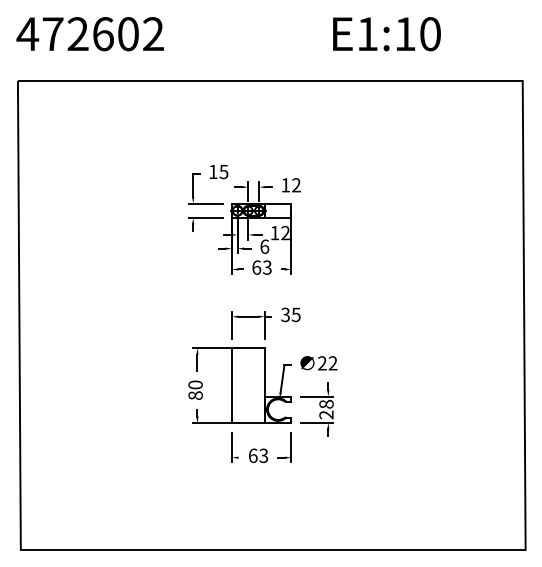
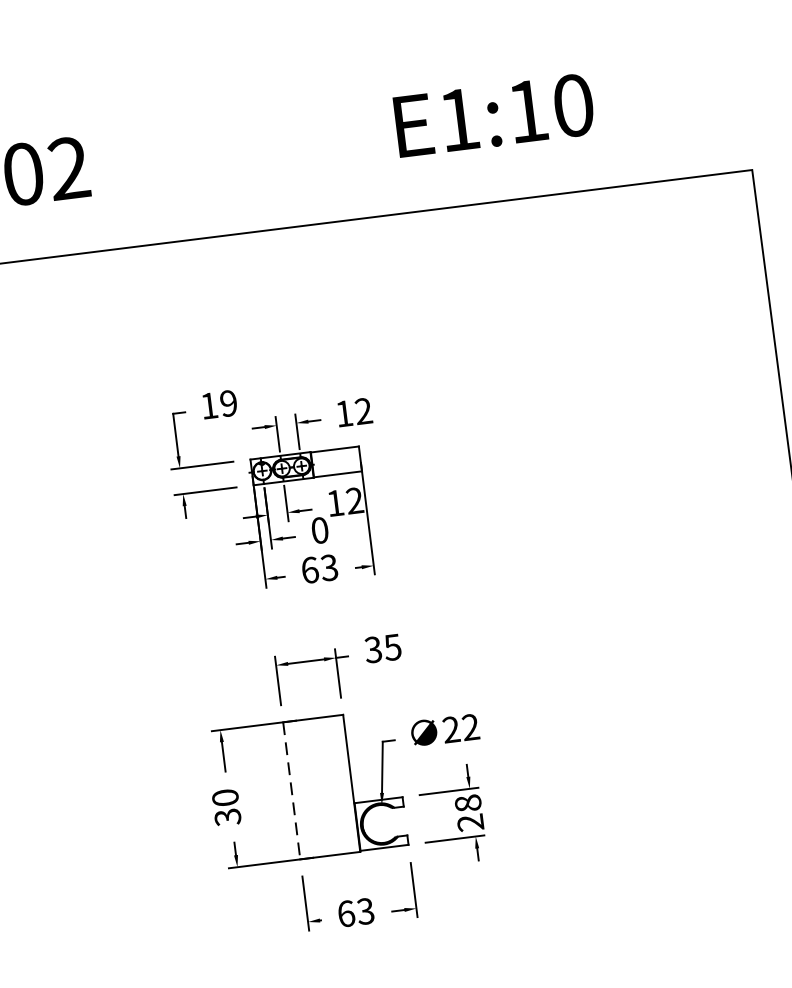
text: (223, 171) -> (227, 402), 15 -> 19
text: (264, 246) -> (319, 530), 6 -> 0
line: (231, 385) -> (290, 790), solid -> dashed
text: (195, 395) -> (227, 817), 80 -> 30

